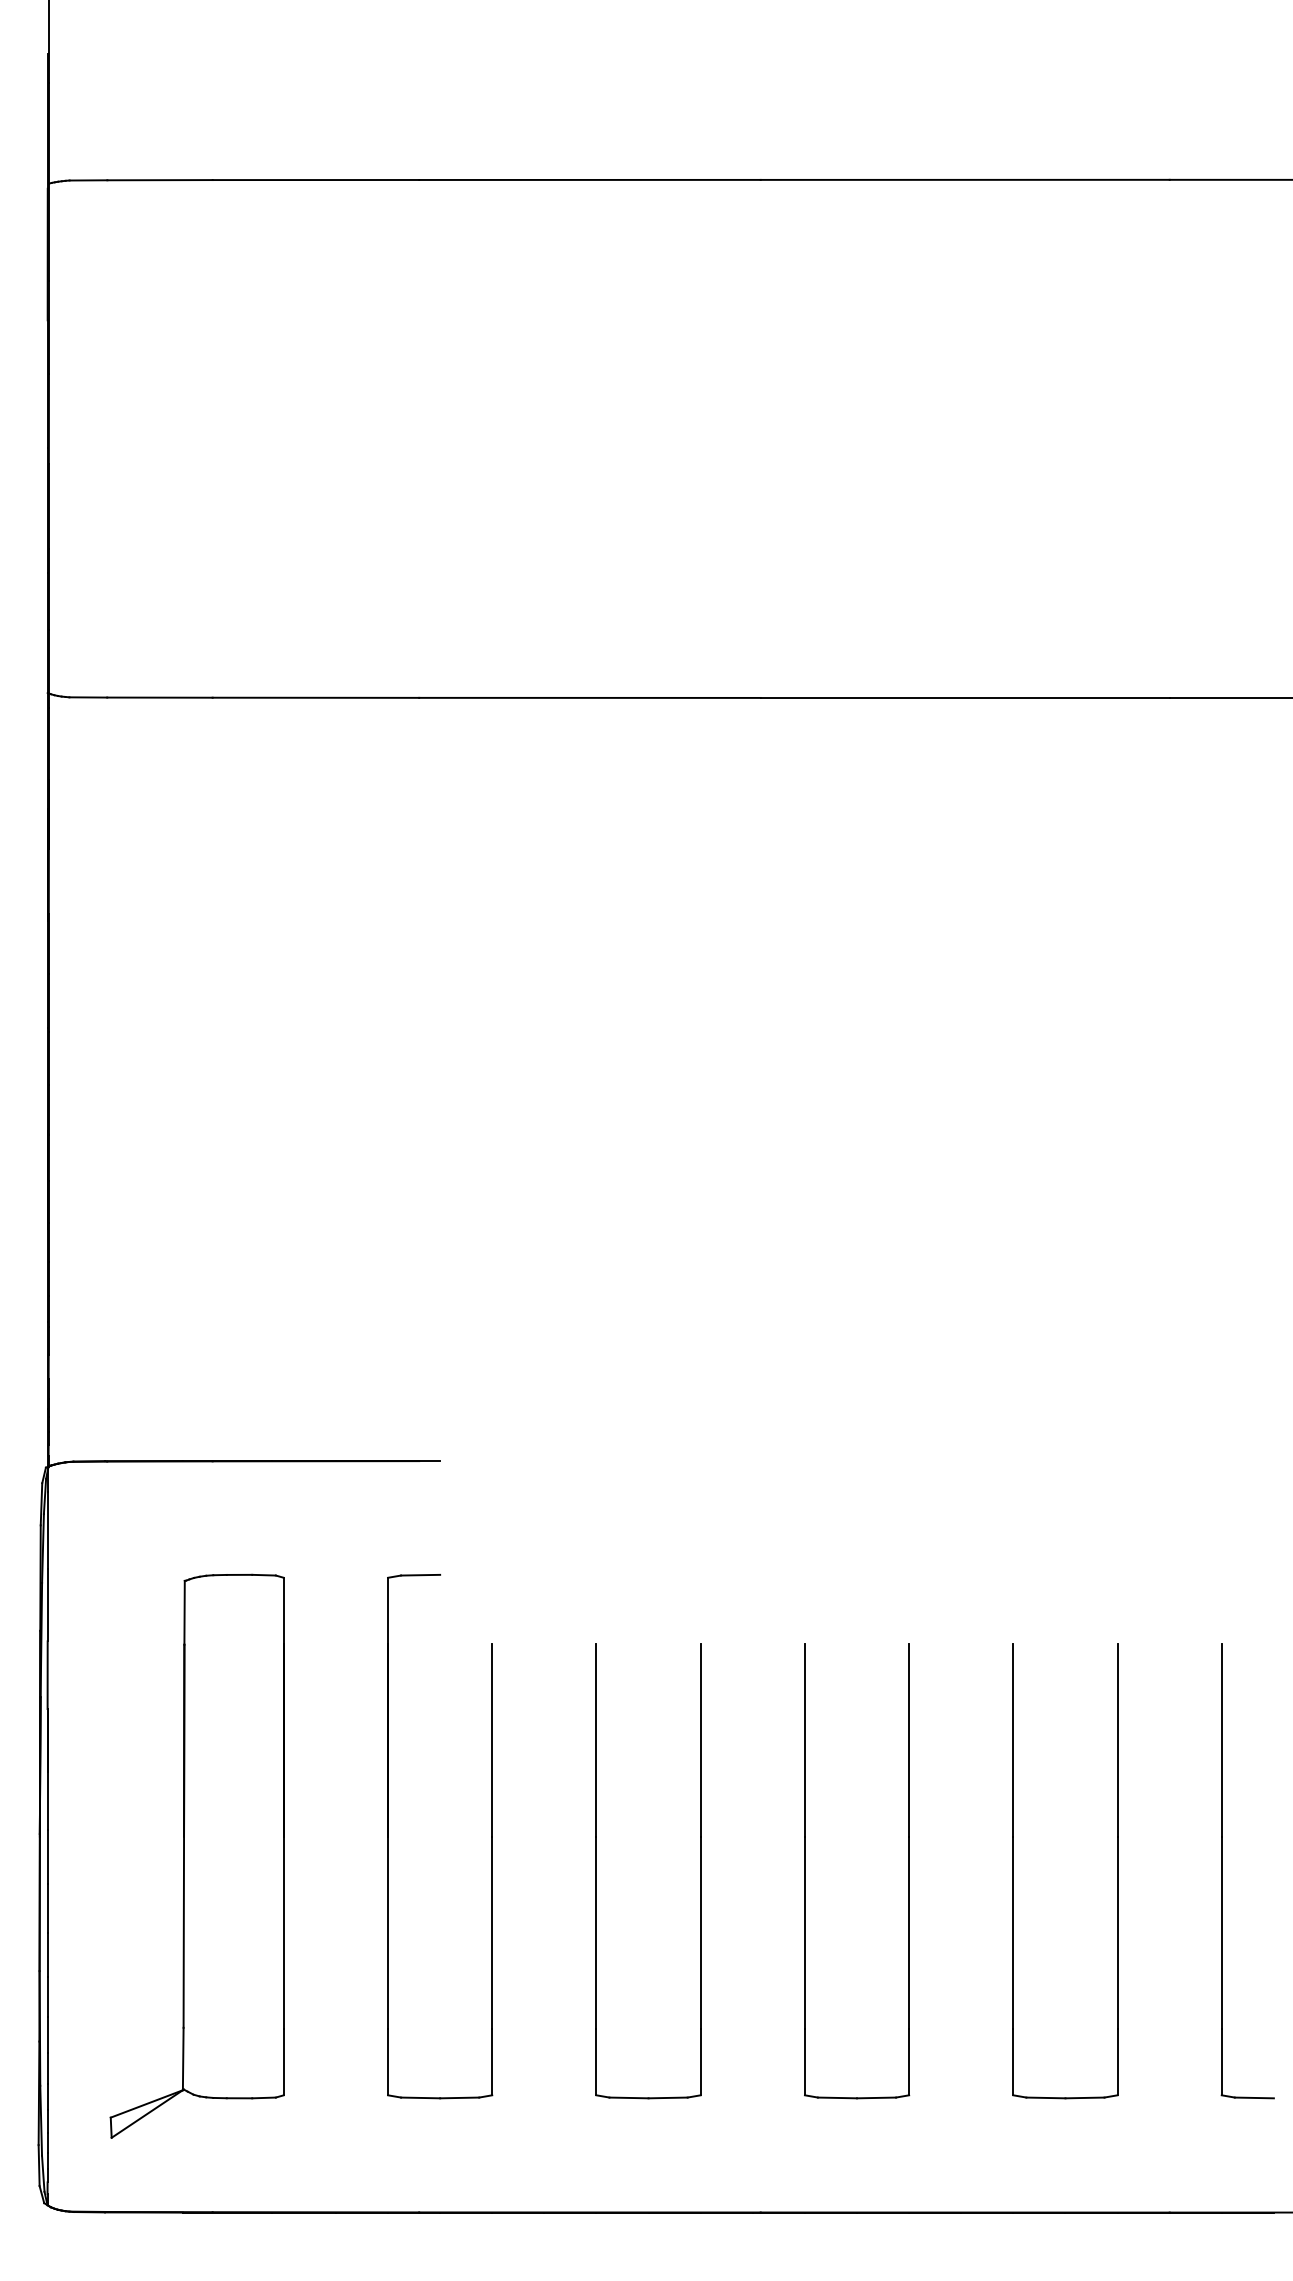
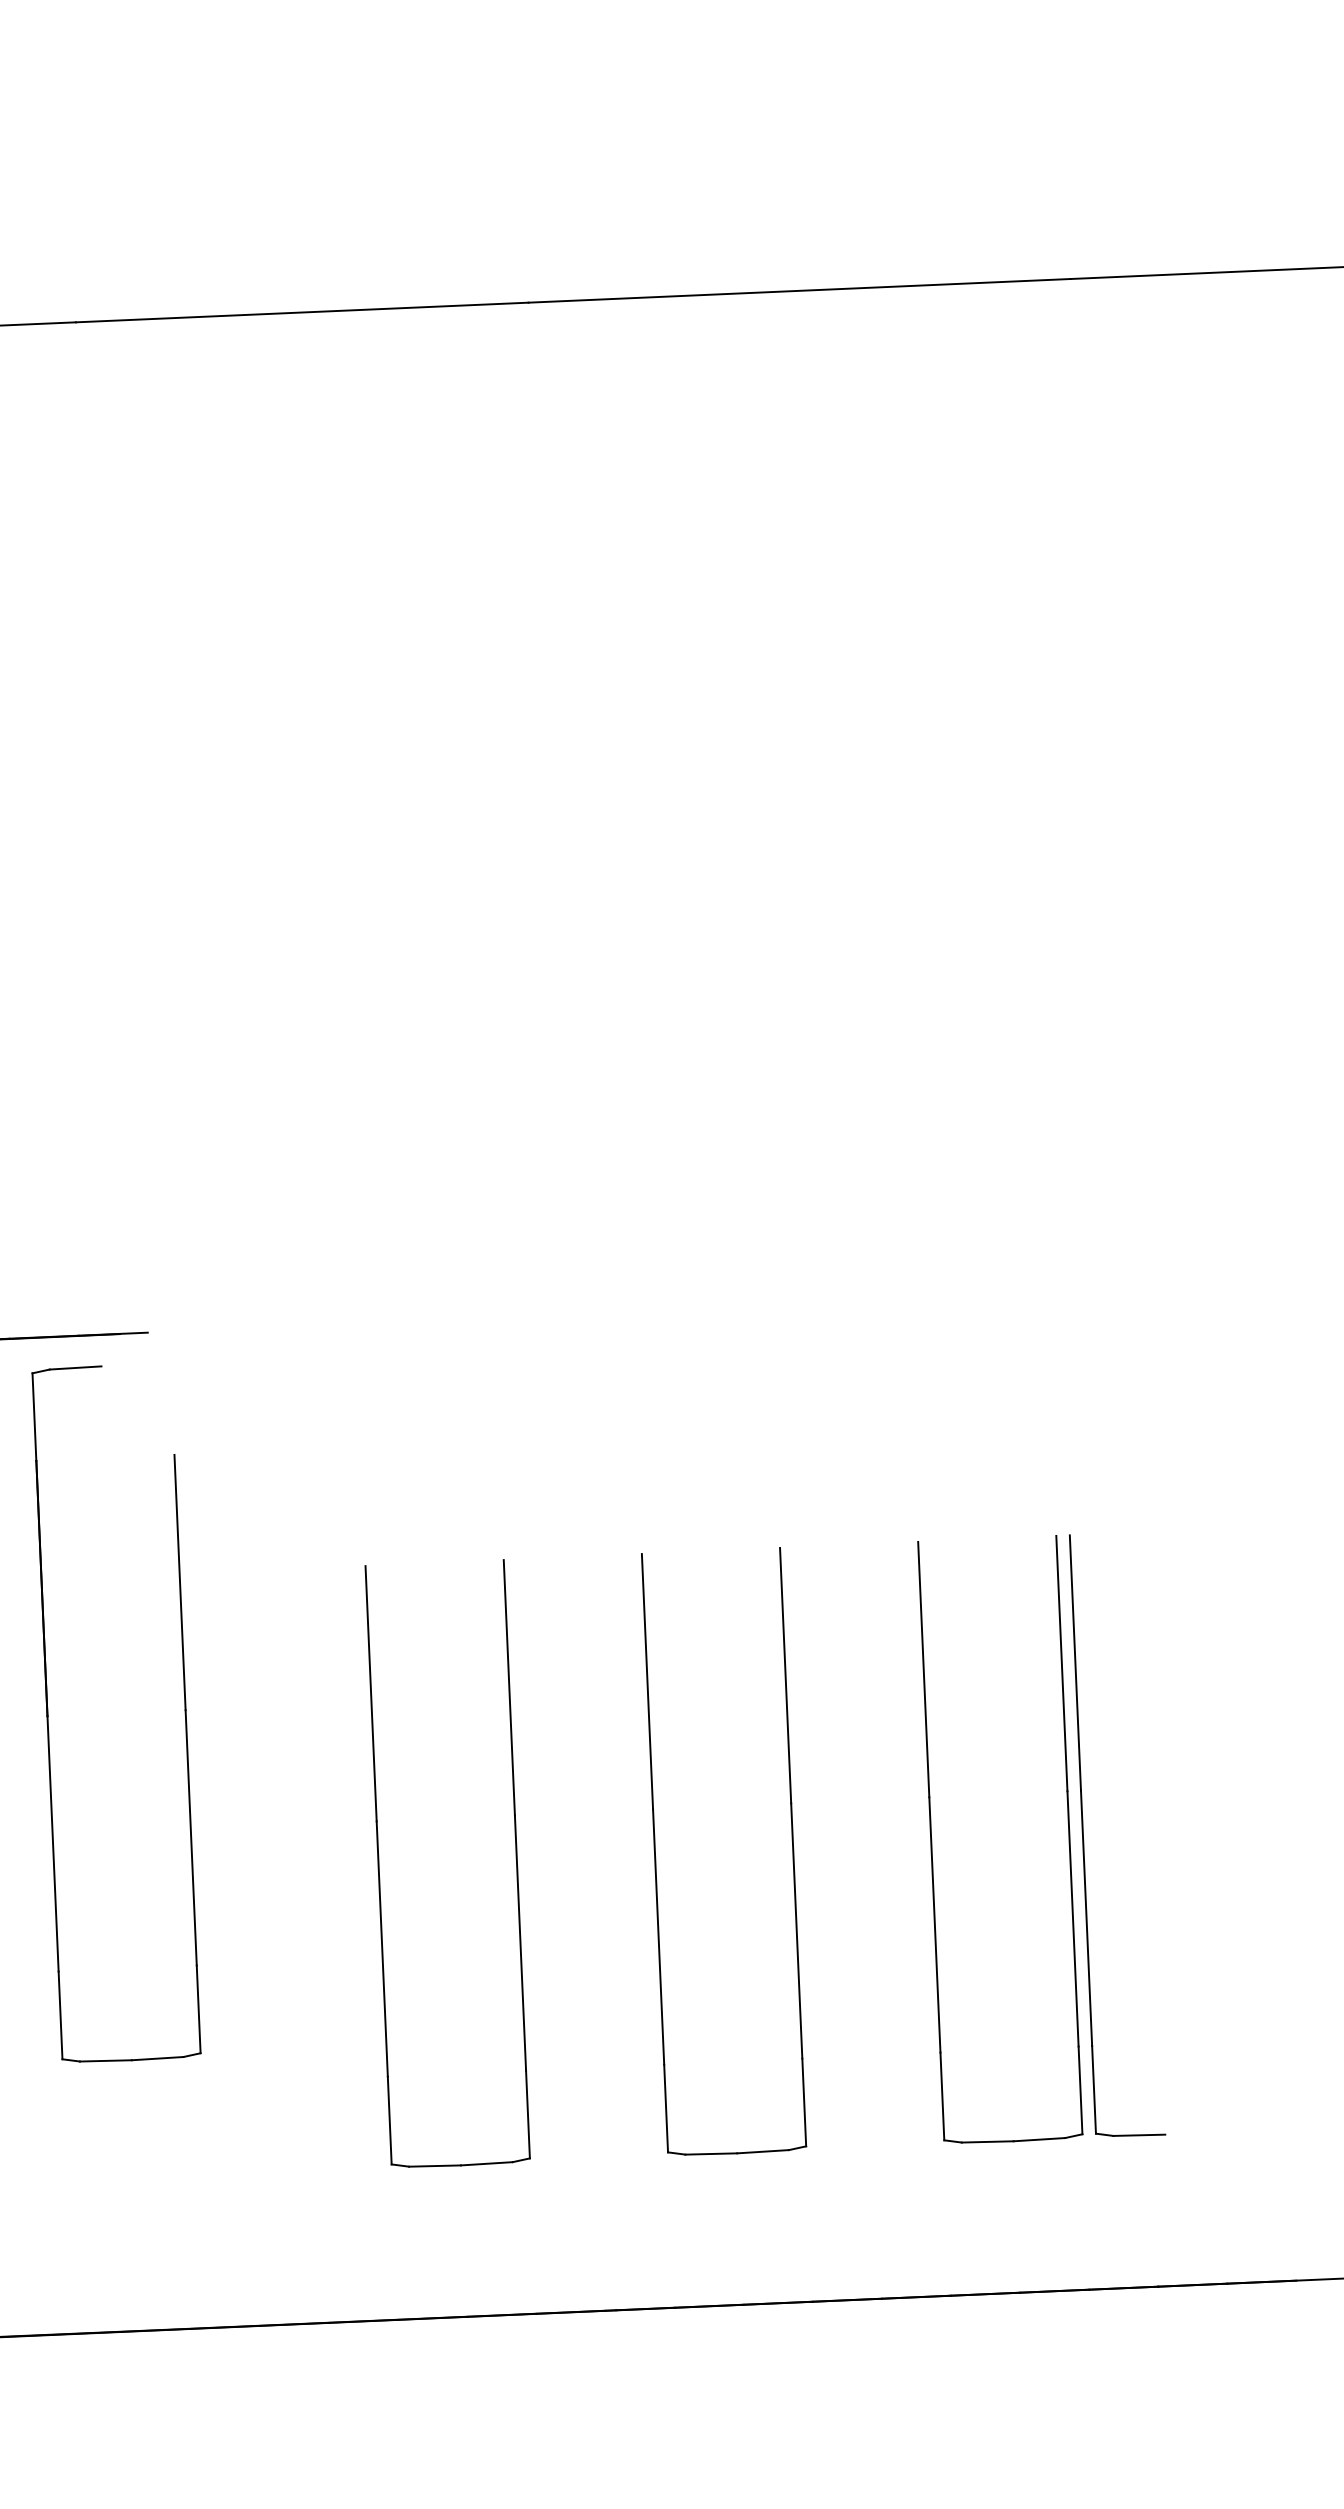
part: (491, 1836) -> (184, 1710), moved
part: (1222, 1871) -> (1083, 1836), moved

